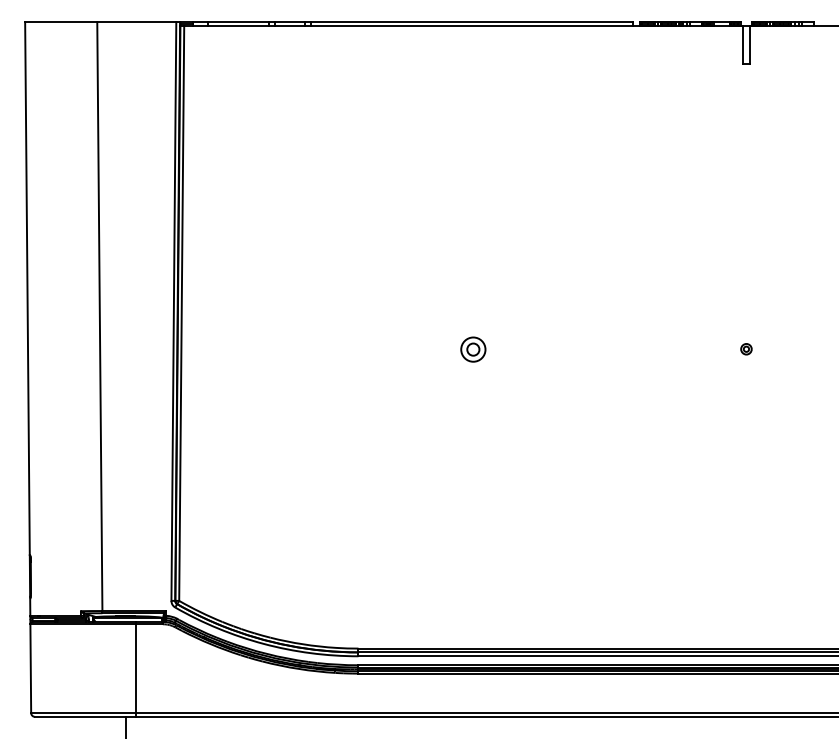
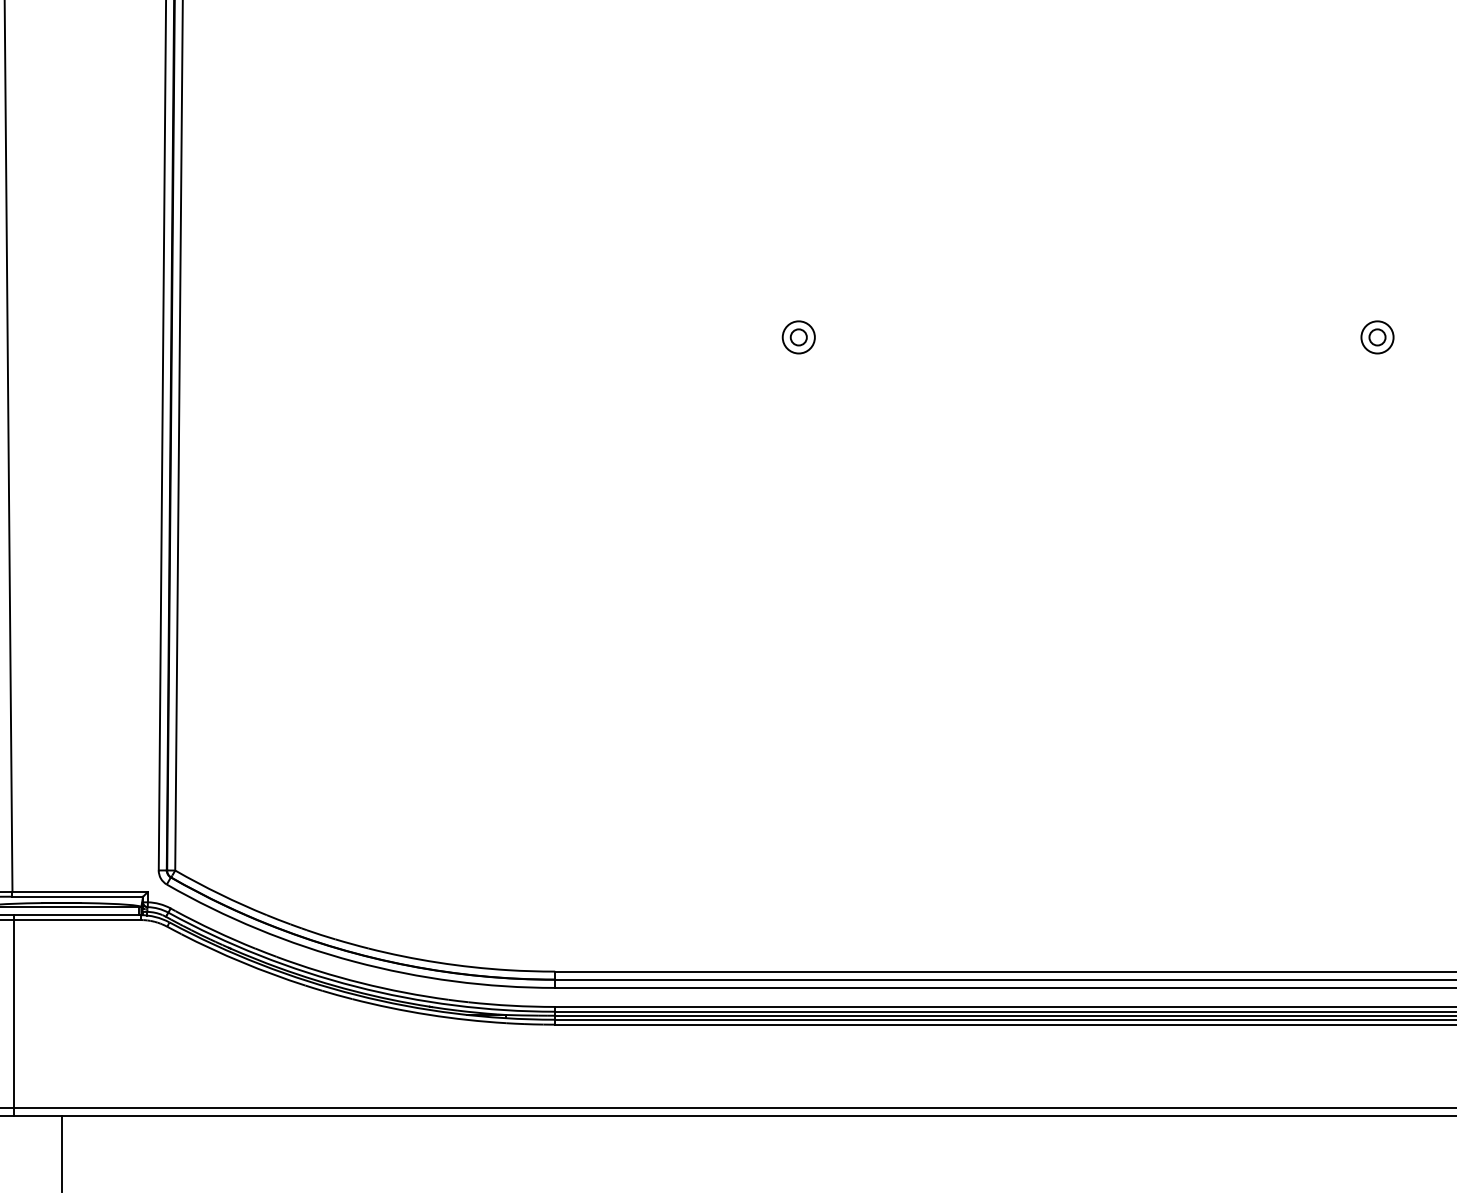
part: (473, 348) -> (798, 335), size x0.62
part: (746, 348) -> (1377, 335), size x1.43
line: (135, 668) -> (12, 1013), moved

